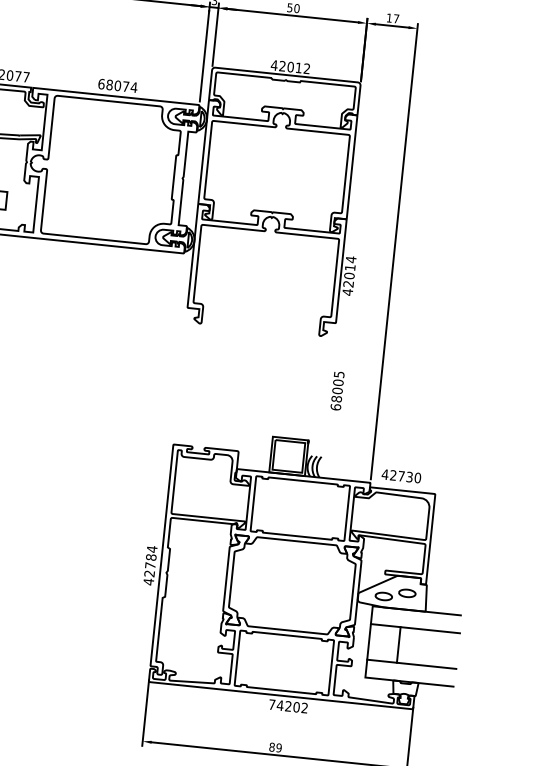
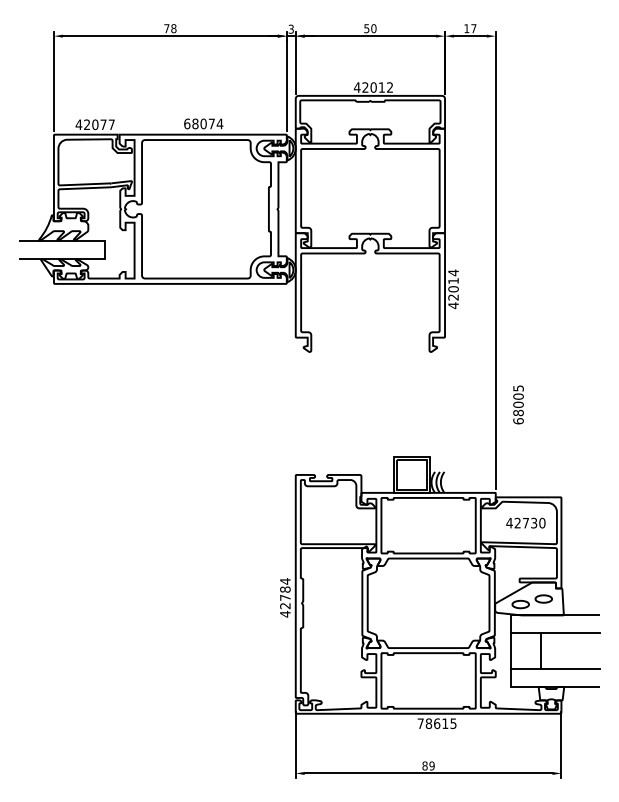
text: (337, 390) -> (518, 404), moved
text: (401, 475) -> (525, 522), moved
text: (291, 706) -> (440, 723), 74202 -> 78615

